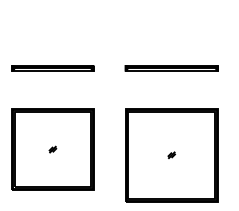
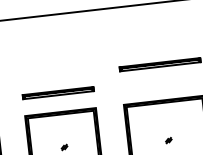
part: (52, 68) -> (58, 93), moved

